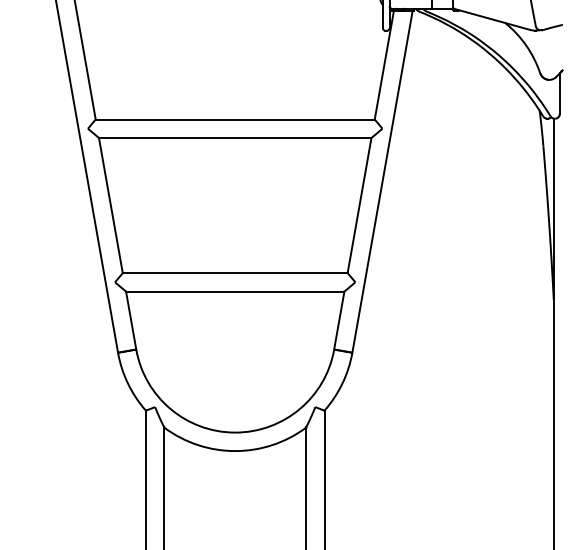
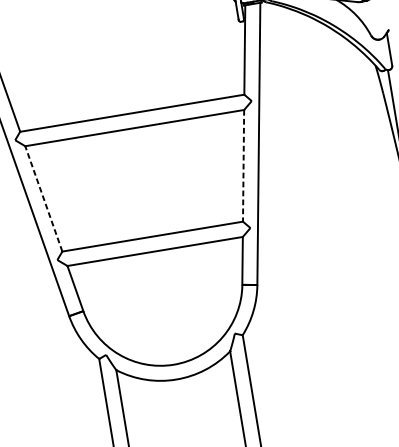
line: (110, 205) -> (43, 198), solid -> dashed
line: (359, 205) -> (243, 165), solid -> dashed

